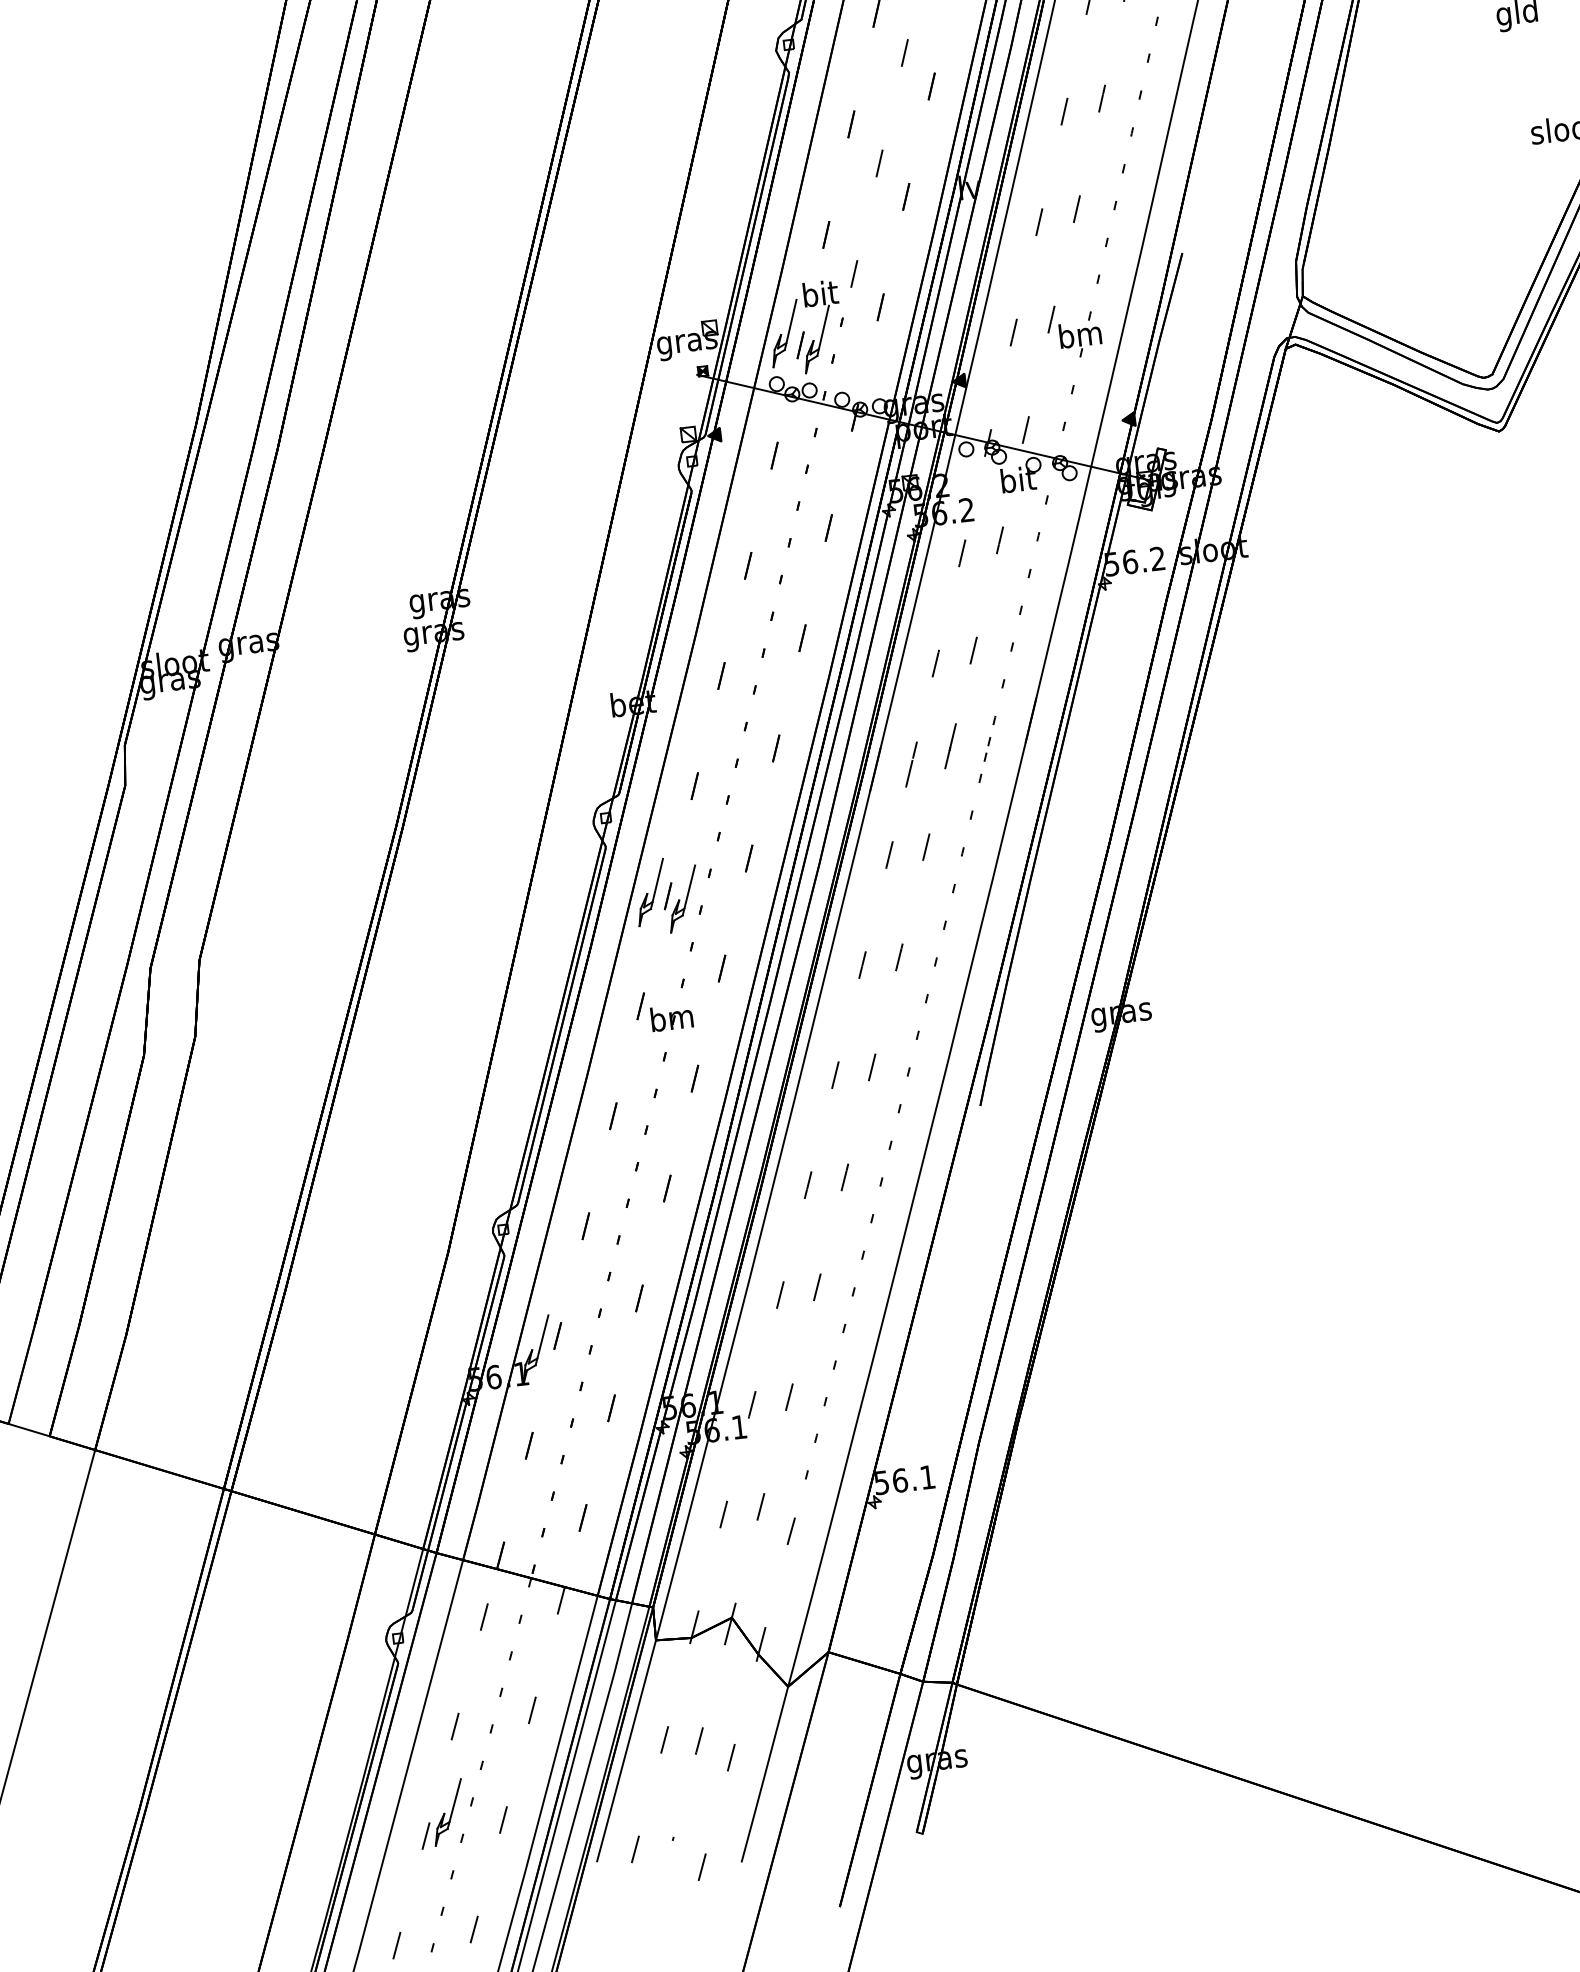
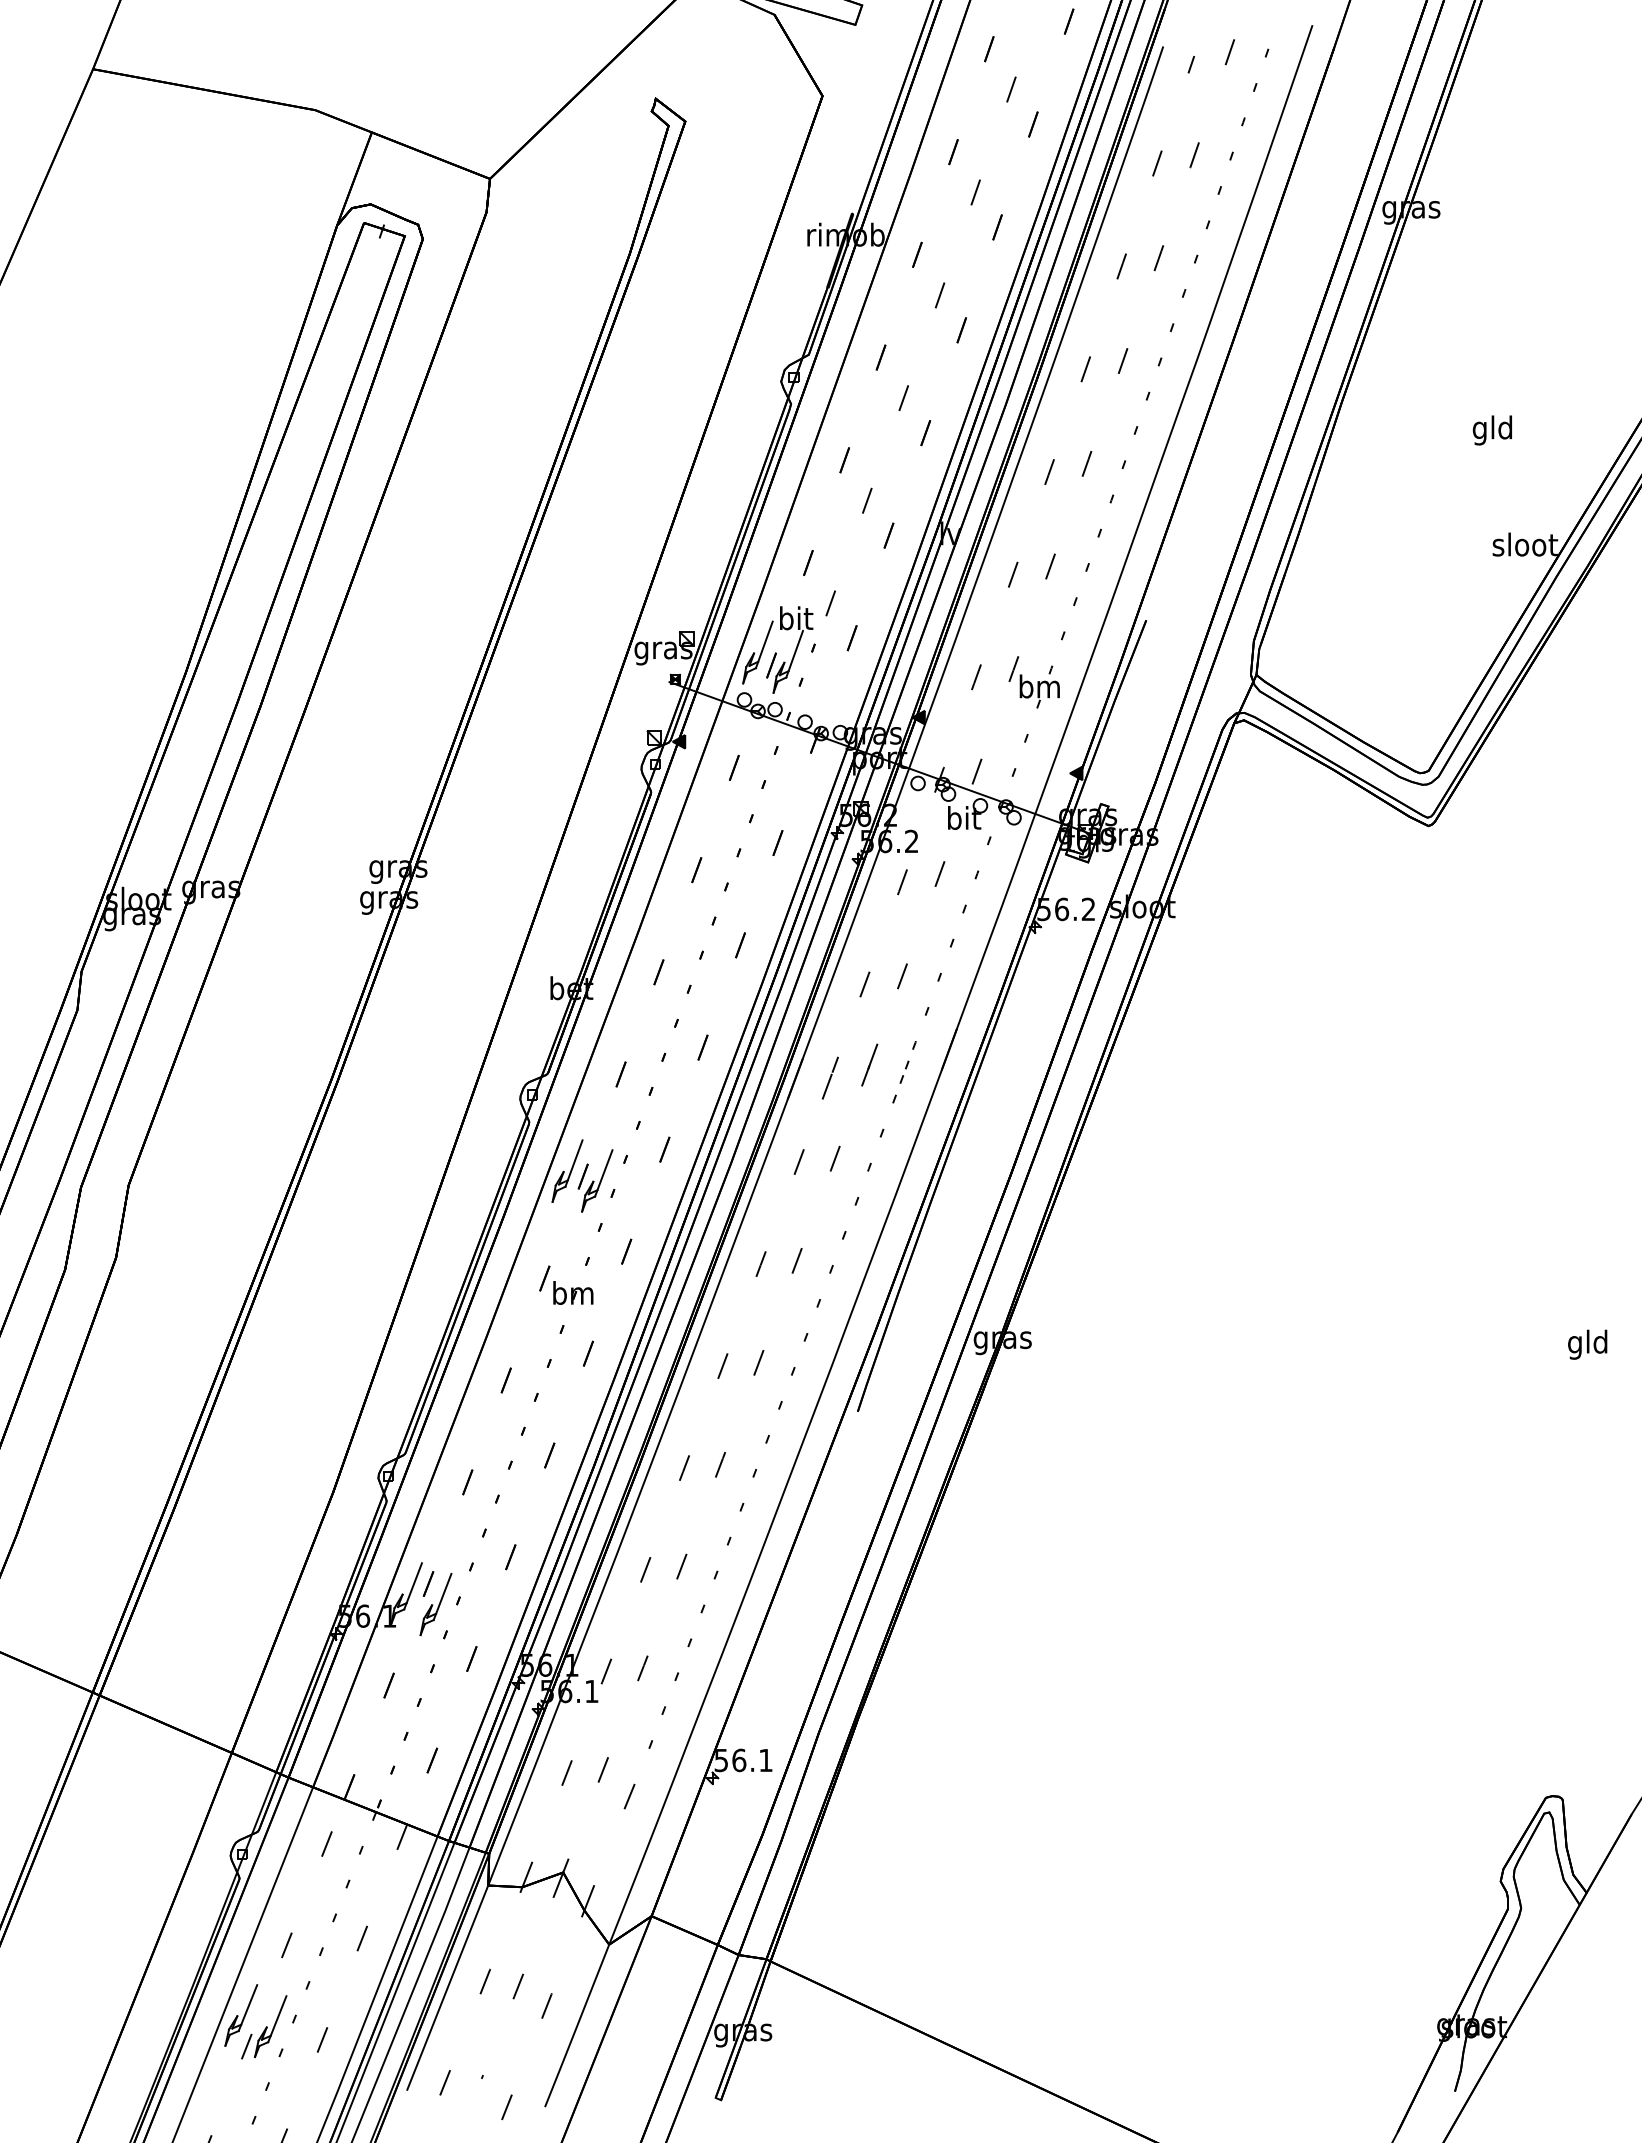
part: (567, 1356) -> (435, 1604), added
part: (416, 1804) -> (241, 2015), added

